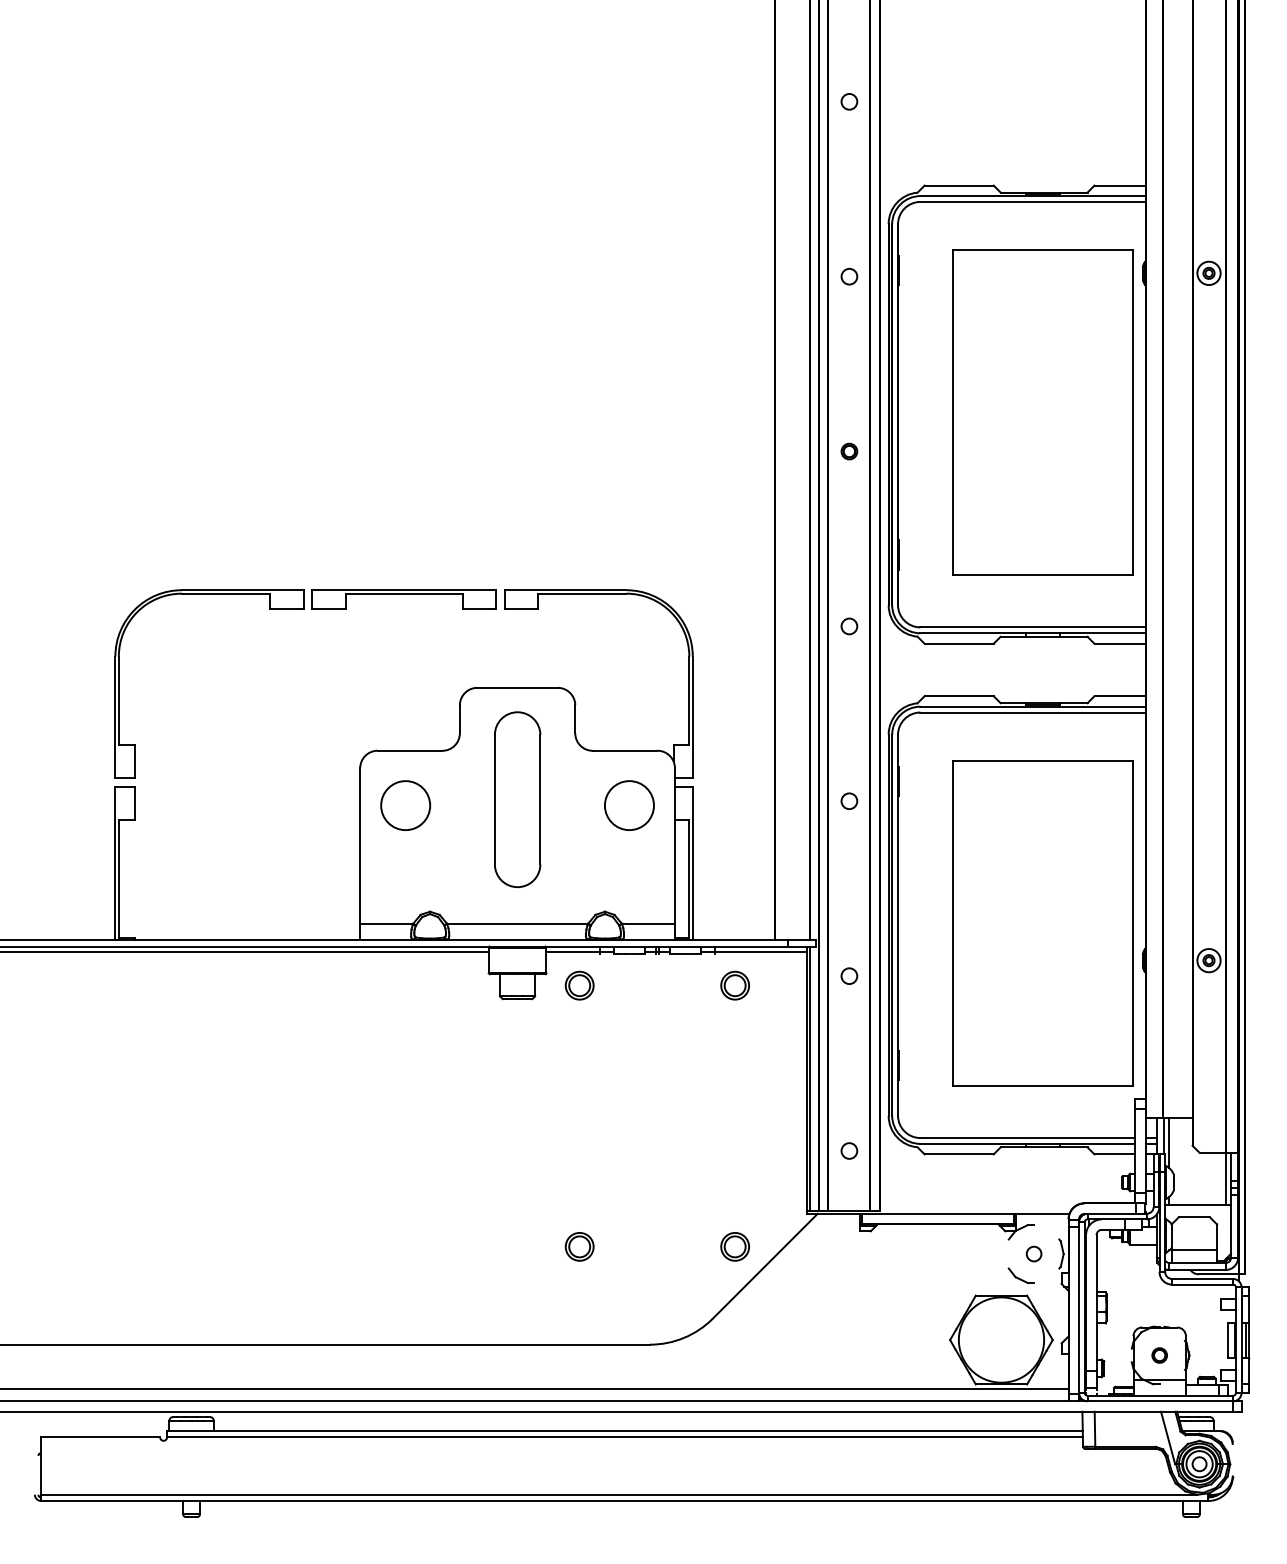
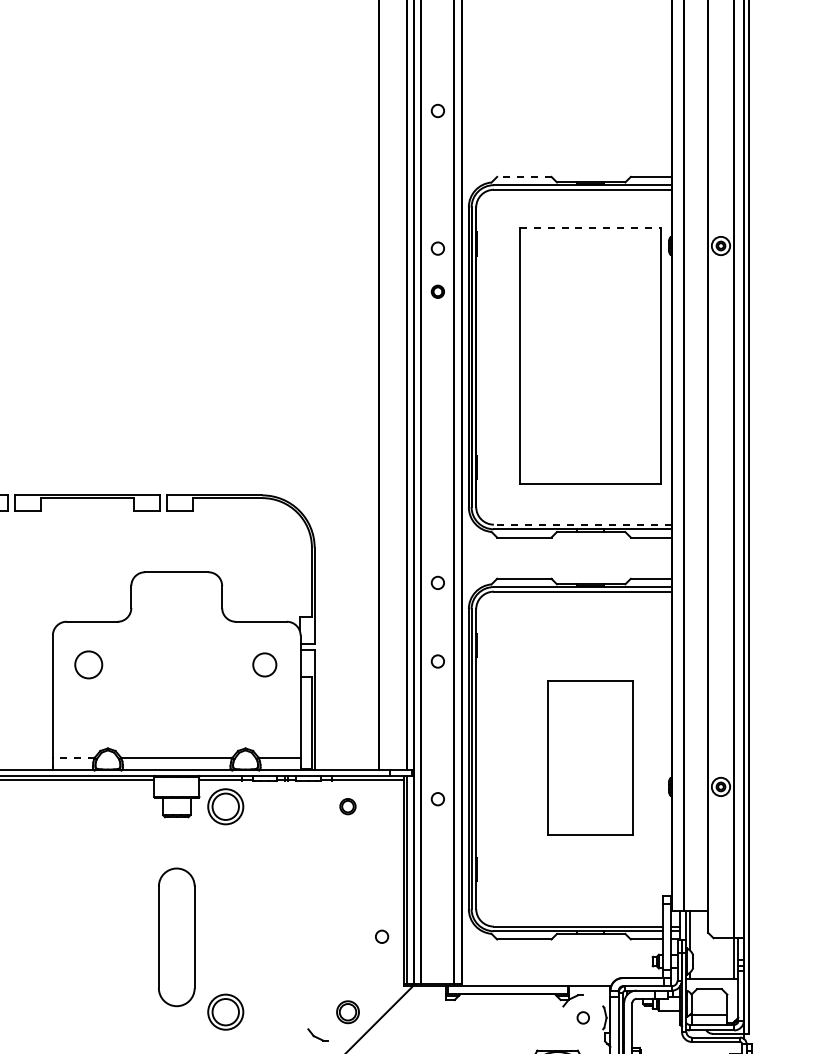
line: (959, 185) -> (524, 176), solid -> dashed
line: (1042, 250) -> (589, 228), solid -> dashed
part: (849, 451) -> (438, 291), moved
circle: (849, 626) -> (438, 582), moved
line: (1033, 627) -> (582, 524), solid -> dashed
part: (517, 799) -> (176, 937), moved
circle: (405, 805) -> (88, 664), size x0.7
circle: (628, 805) -> (264, 664), size x0.6
line: (386, 923) -> (73, 757), solid -> dashed
part: (1042, 923) -> (589, 757), size x0.6
part: (579, 985) -> (225, 806), size x1.6
part: (734, 985) -> (347, 806), size x0.7
circle: (849, 1150) -> (382, 936), moved
part: (579, 1246) -> (225, 1011), size x1.6
part: (1020, 1275) -> (317, 1034), moved

